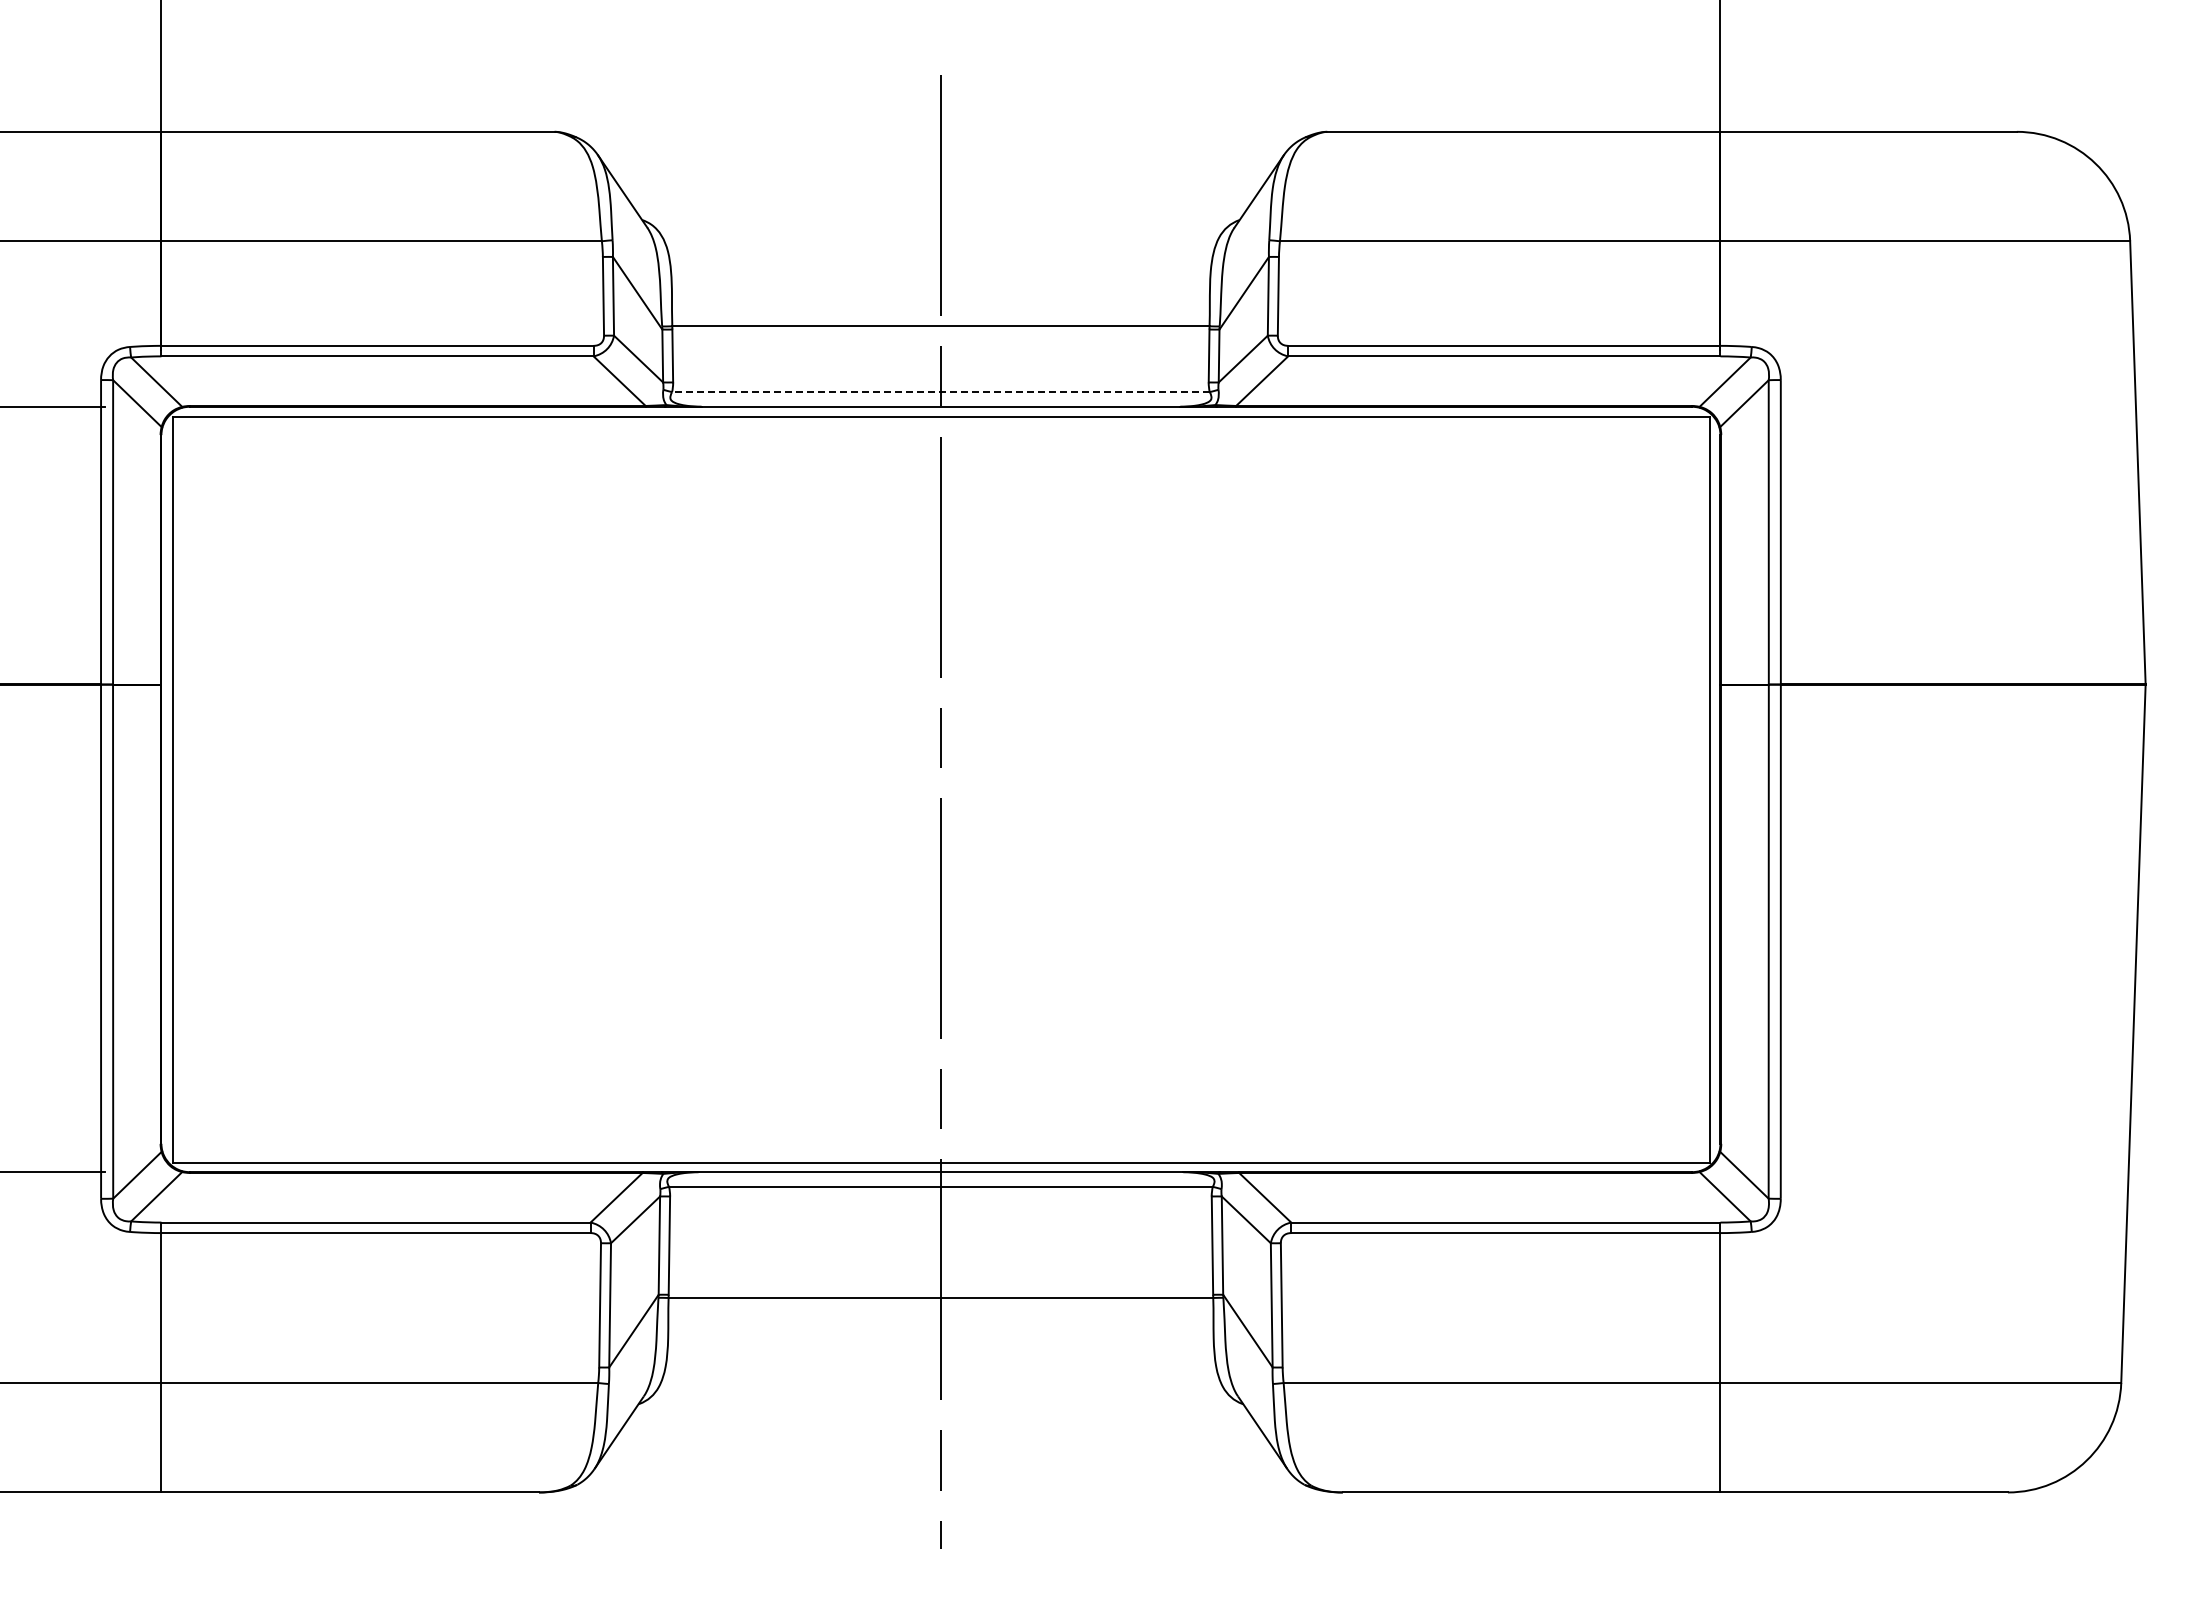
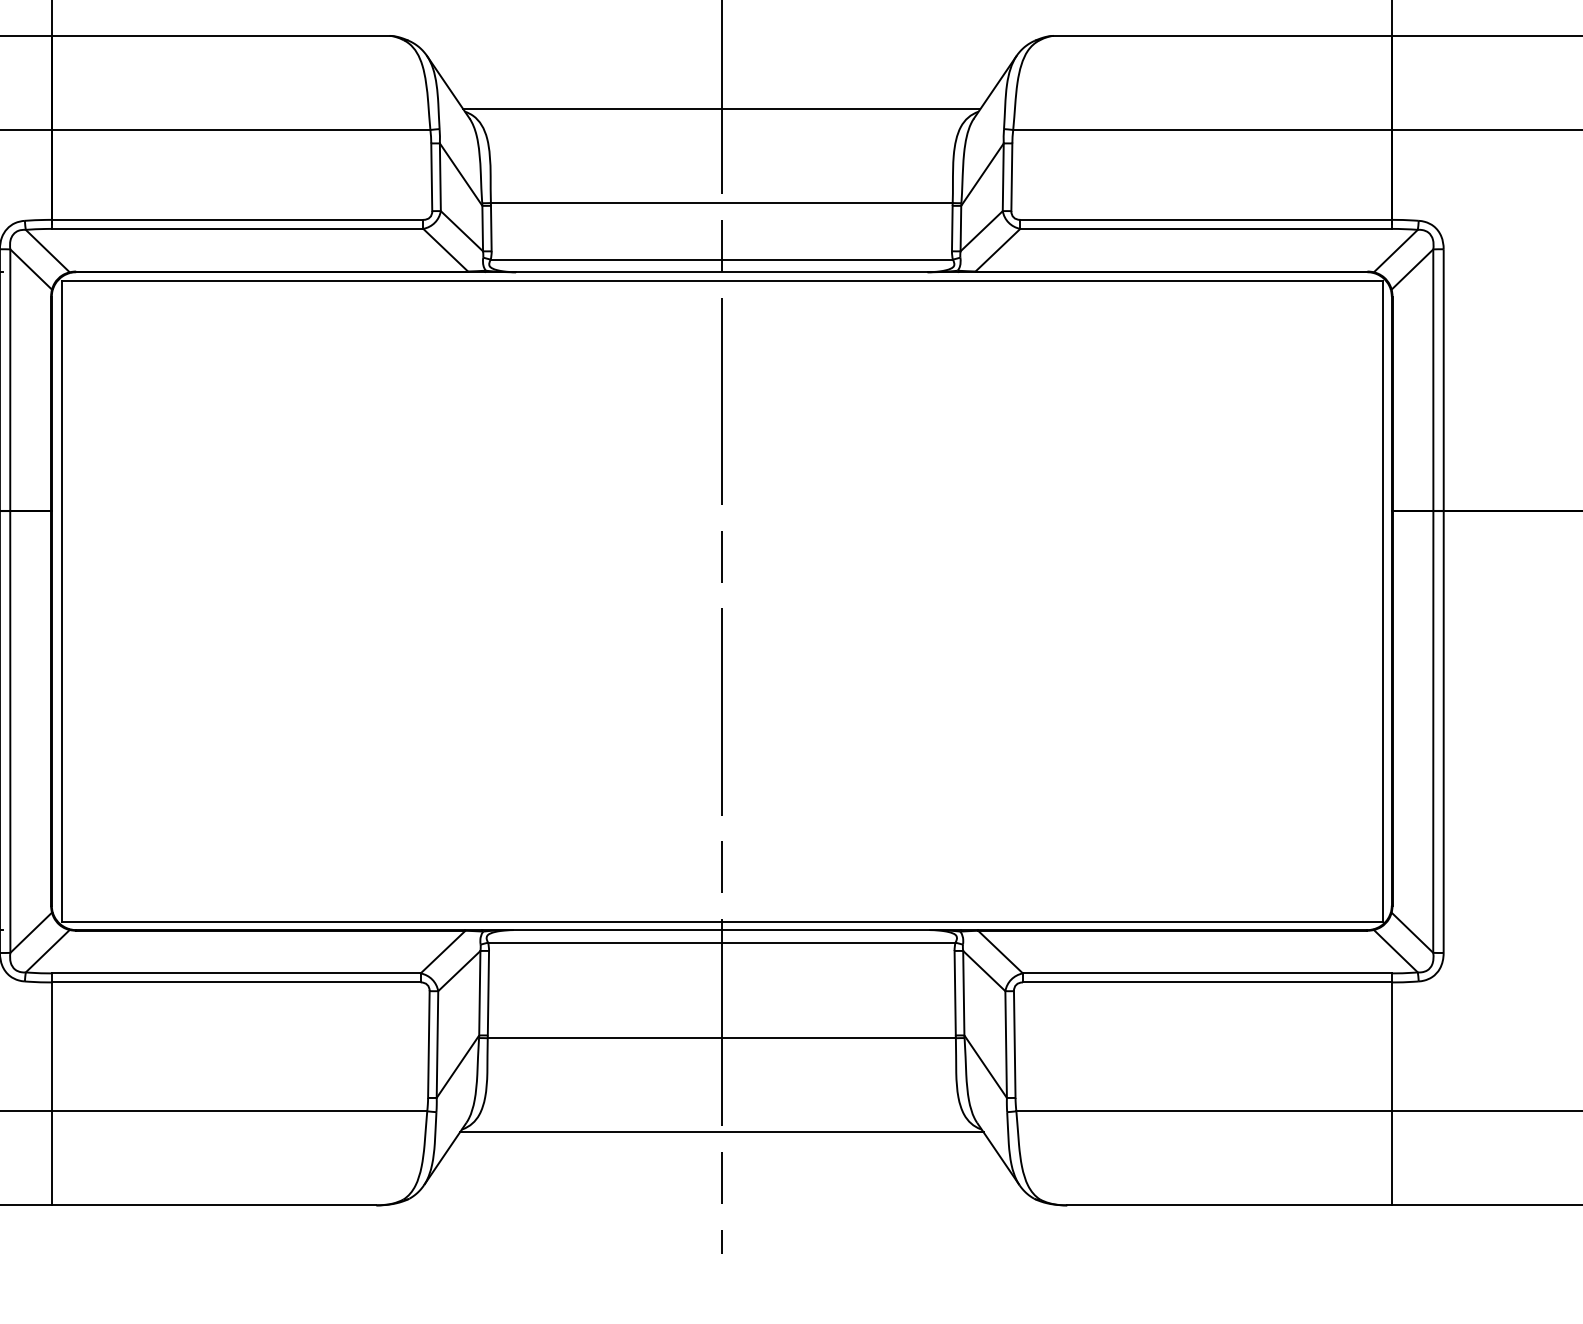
line: (940, 216) -> (721, 108), added
line: (940, 392) -> (721, 259), dashed -> solid
line: (940, 1407) -> (721, 1132), added

